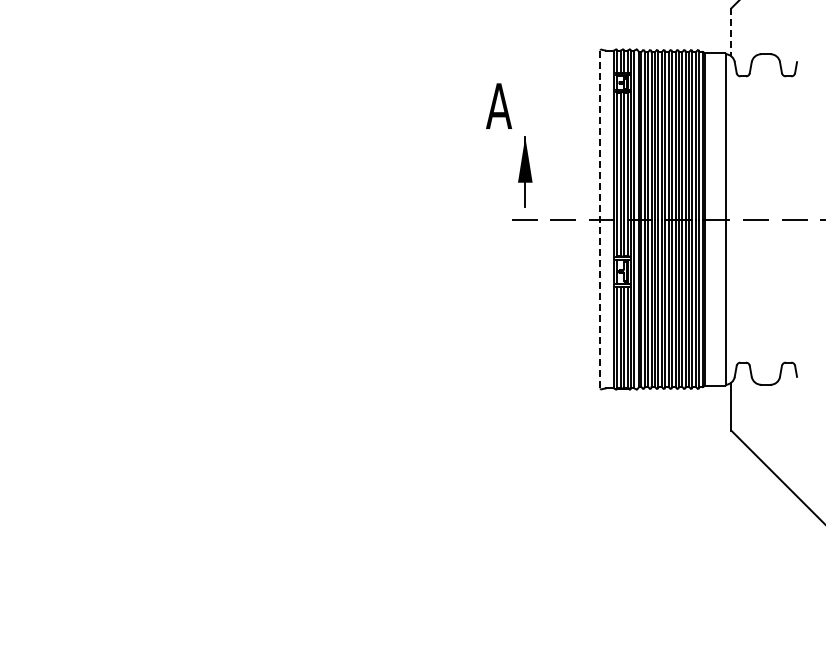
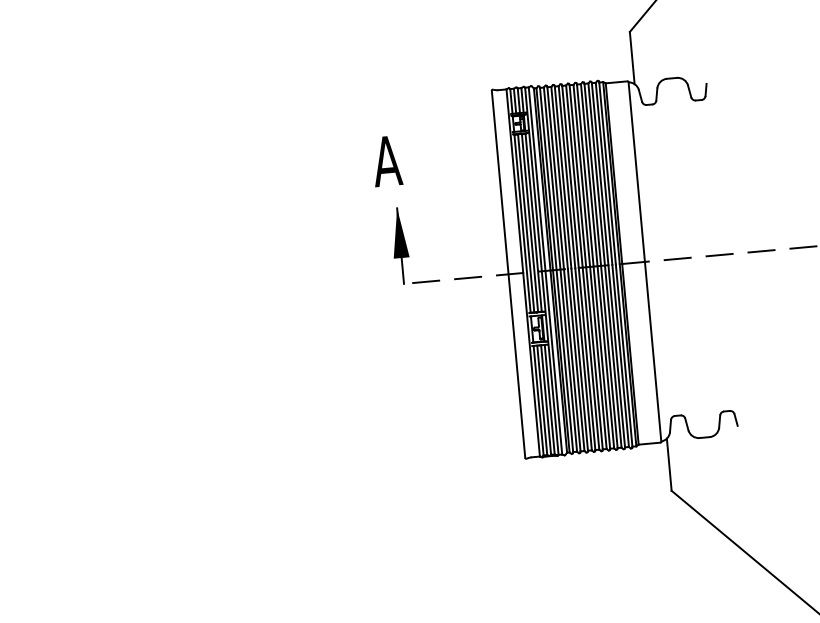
line: (731, 32) -> (632, 58), dashed -> solid
part: (525, 171) -> (400, 245), moved
line: (600, 219) -> (508, 274), dashed -> solid

